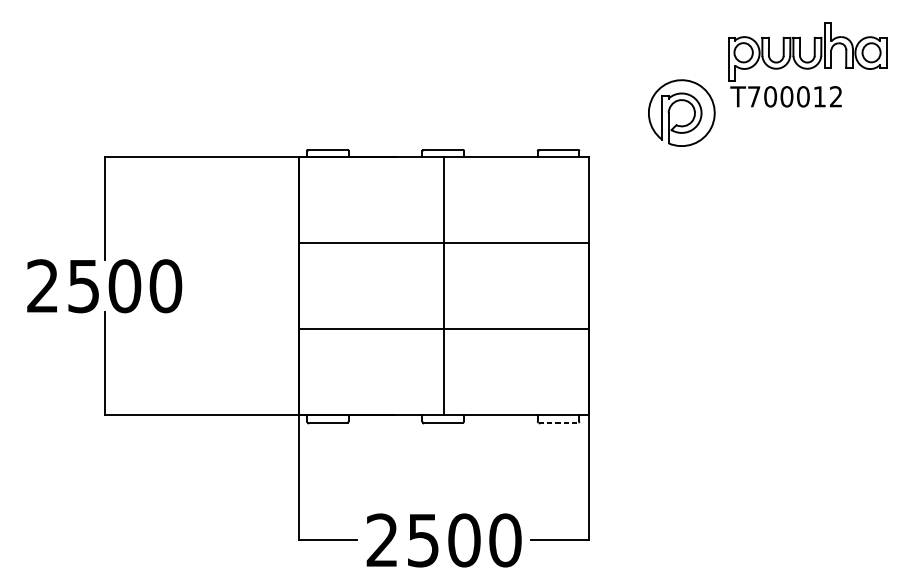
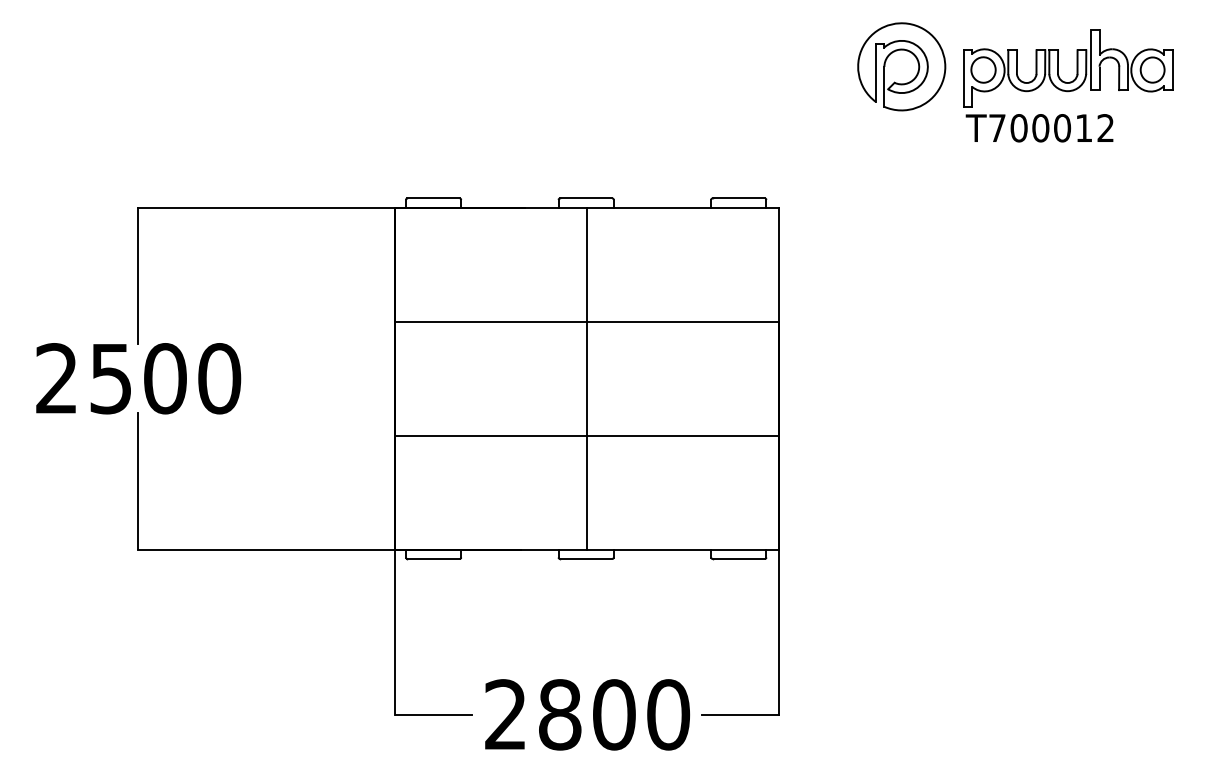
part: (681, 112) -> (901, 66), moved
line: (559, 422) -> (739, 558), dashed -> solid
text: (423, 540) -> (560, 714), 2500 -> 2800

